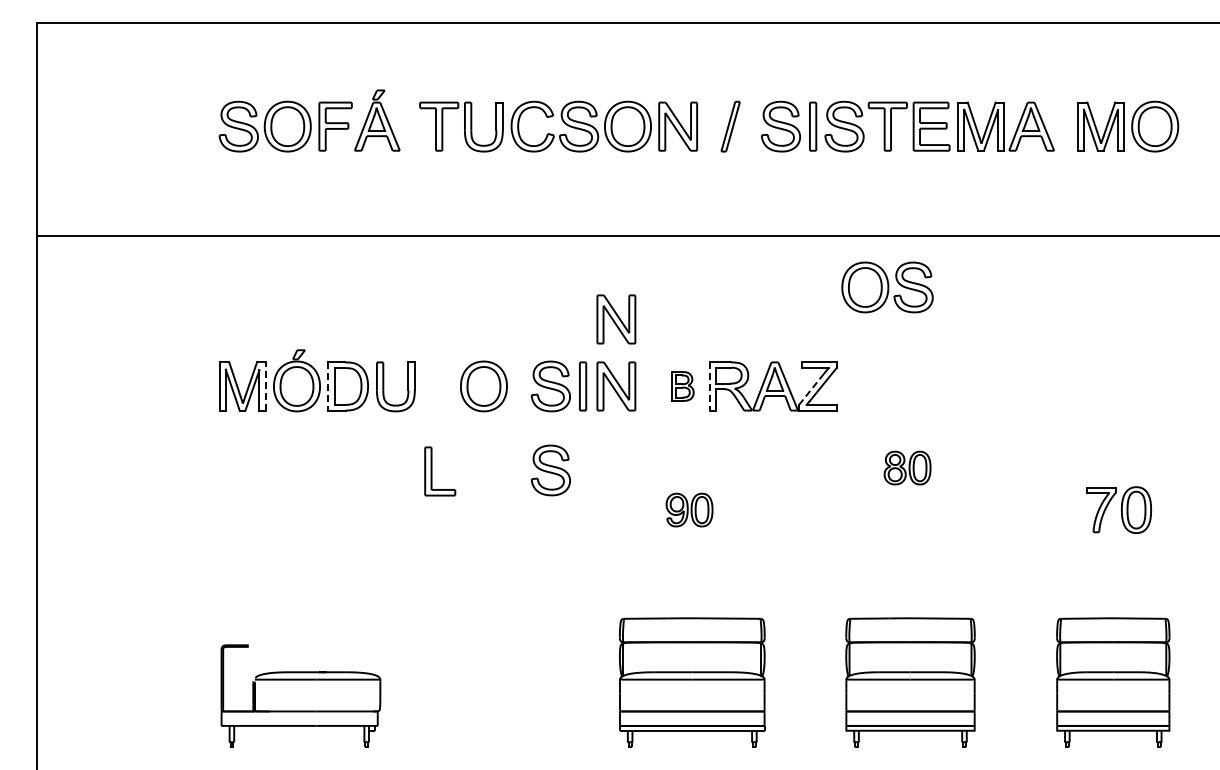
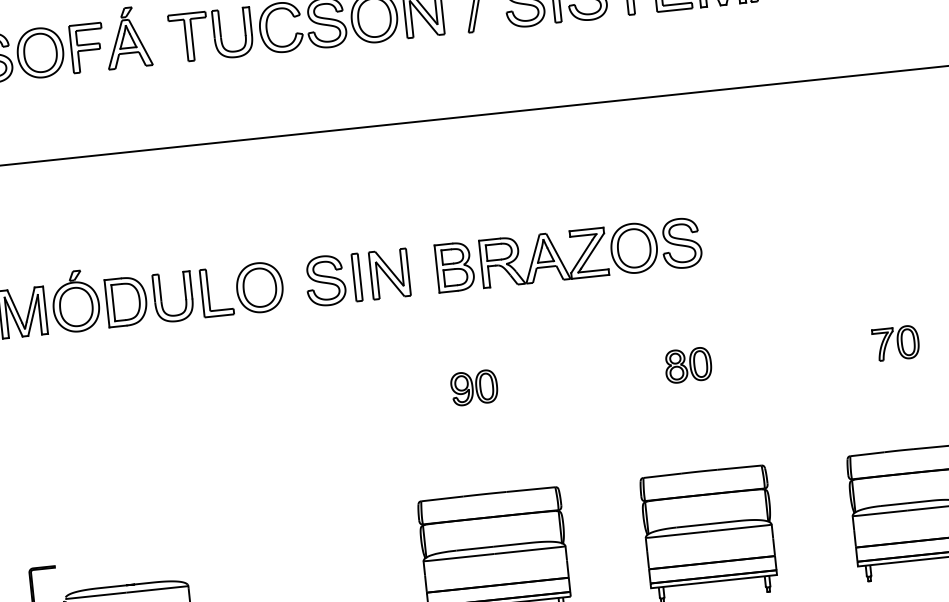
part: (887, 287) -> (655, 246), moved
part: (616, 319) -> (383, 208), removed
line: (265, 386) -> (45, 310), dashed -> solid
line: (328, 386) -> (107, 303), dashed -> solid
part: (682, 386) -> (454, 267), size x1.67
line: (709, 386) -> (481, 264), dashed -> solid
line: (811, 389) -> (581, 256), dashed -> solid
part: (907, 467) -> (688, 364), moved
part: (550, 470) -> (333, 363), removed
part: (432, 471) -> (209, 293), moved
part: (1118, 509) -> (895, 343), size x0.71

